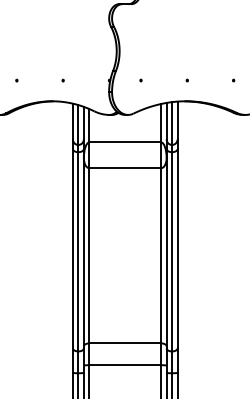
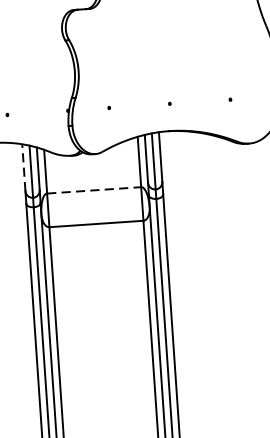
line: (72, 121) -> (23, 167), solid -> dashed
line: (125, 142) -> (94, 190), solid -> dashed

